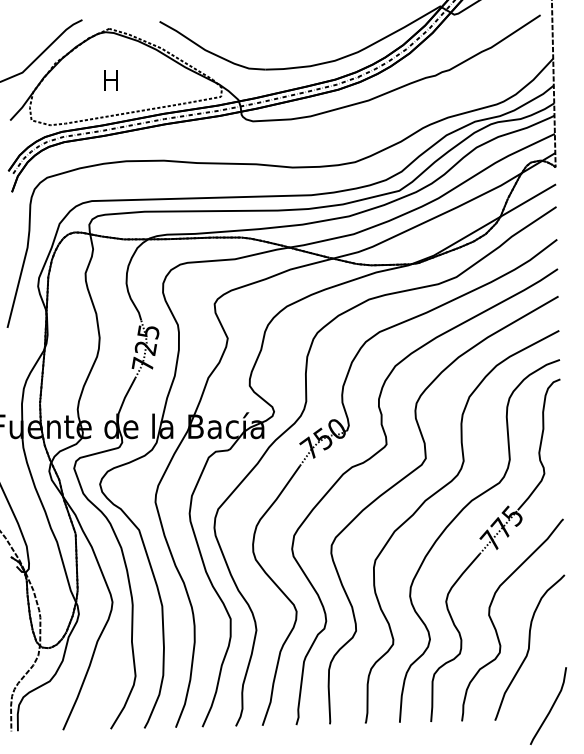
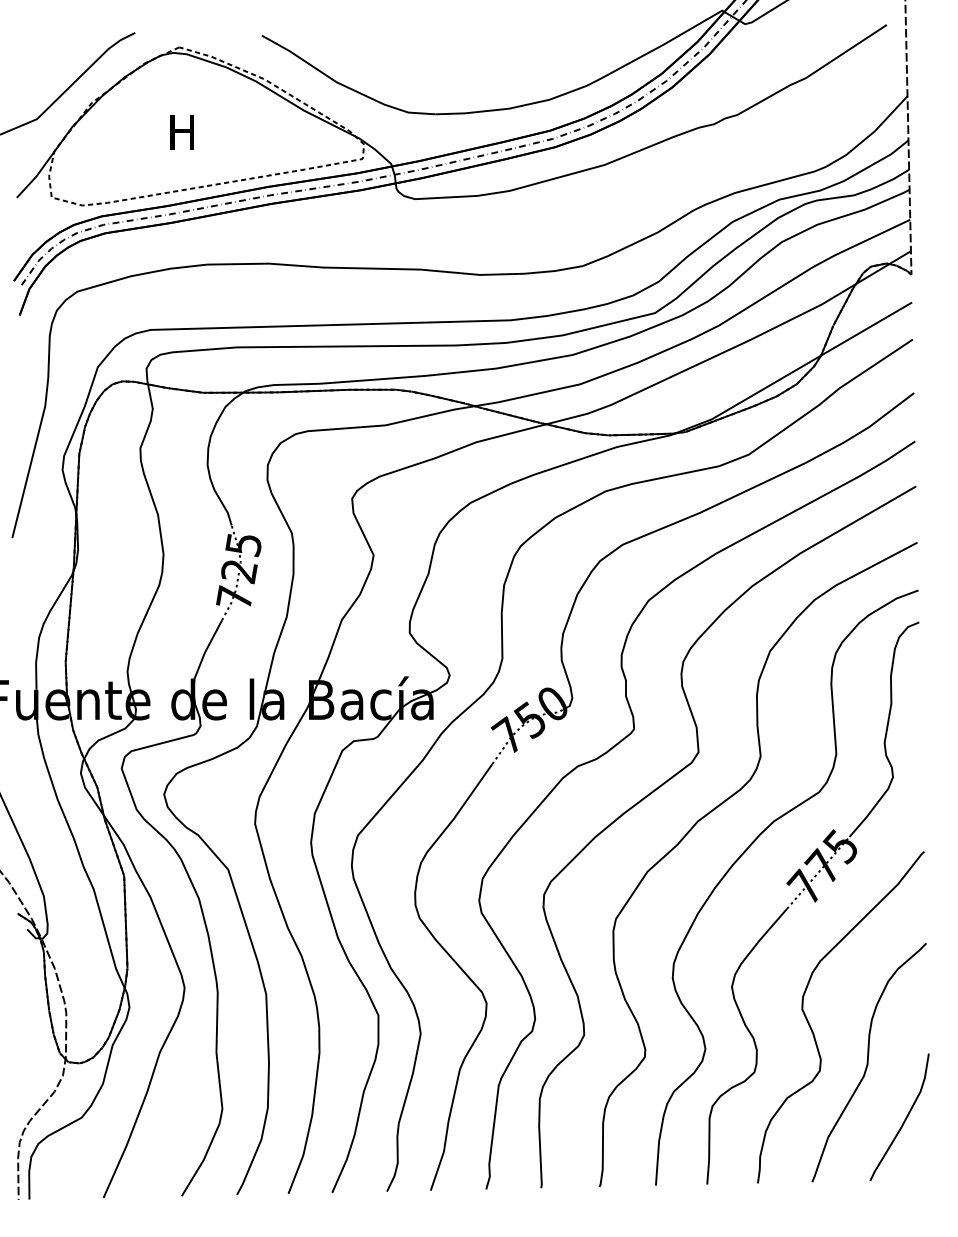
curve: (551, 706) -> (904, 1118), moved

